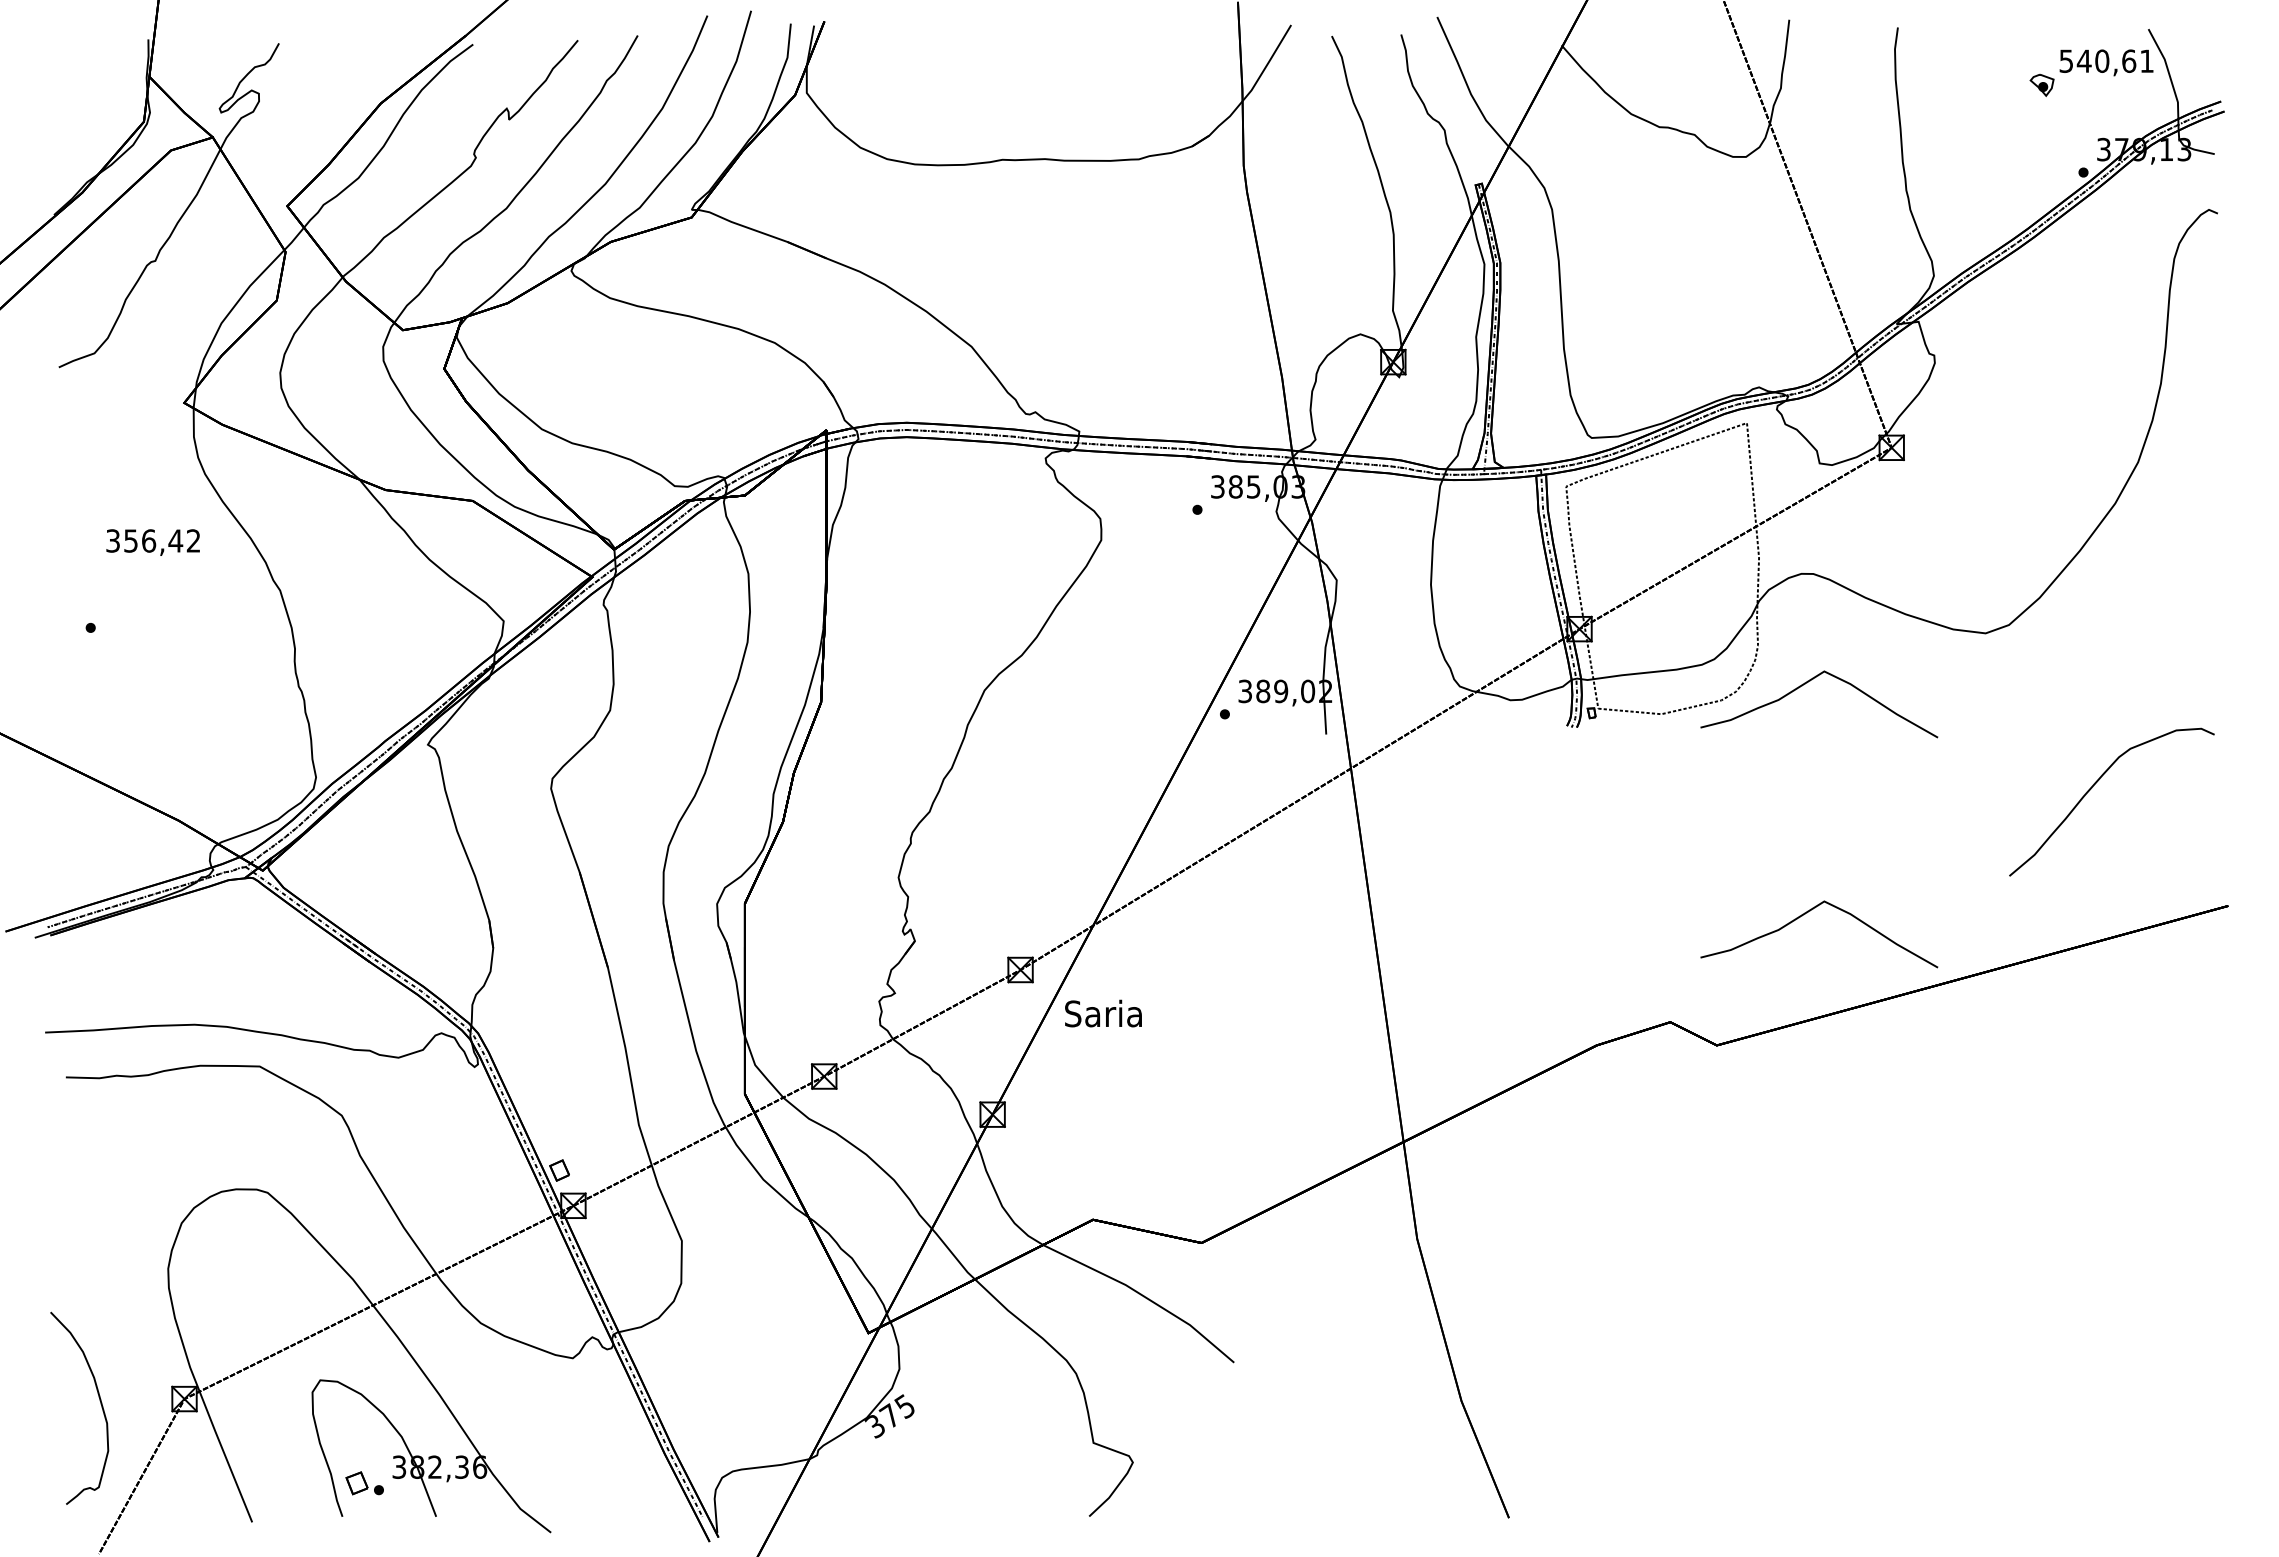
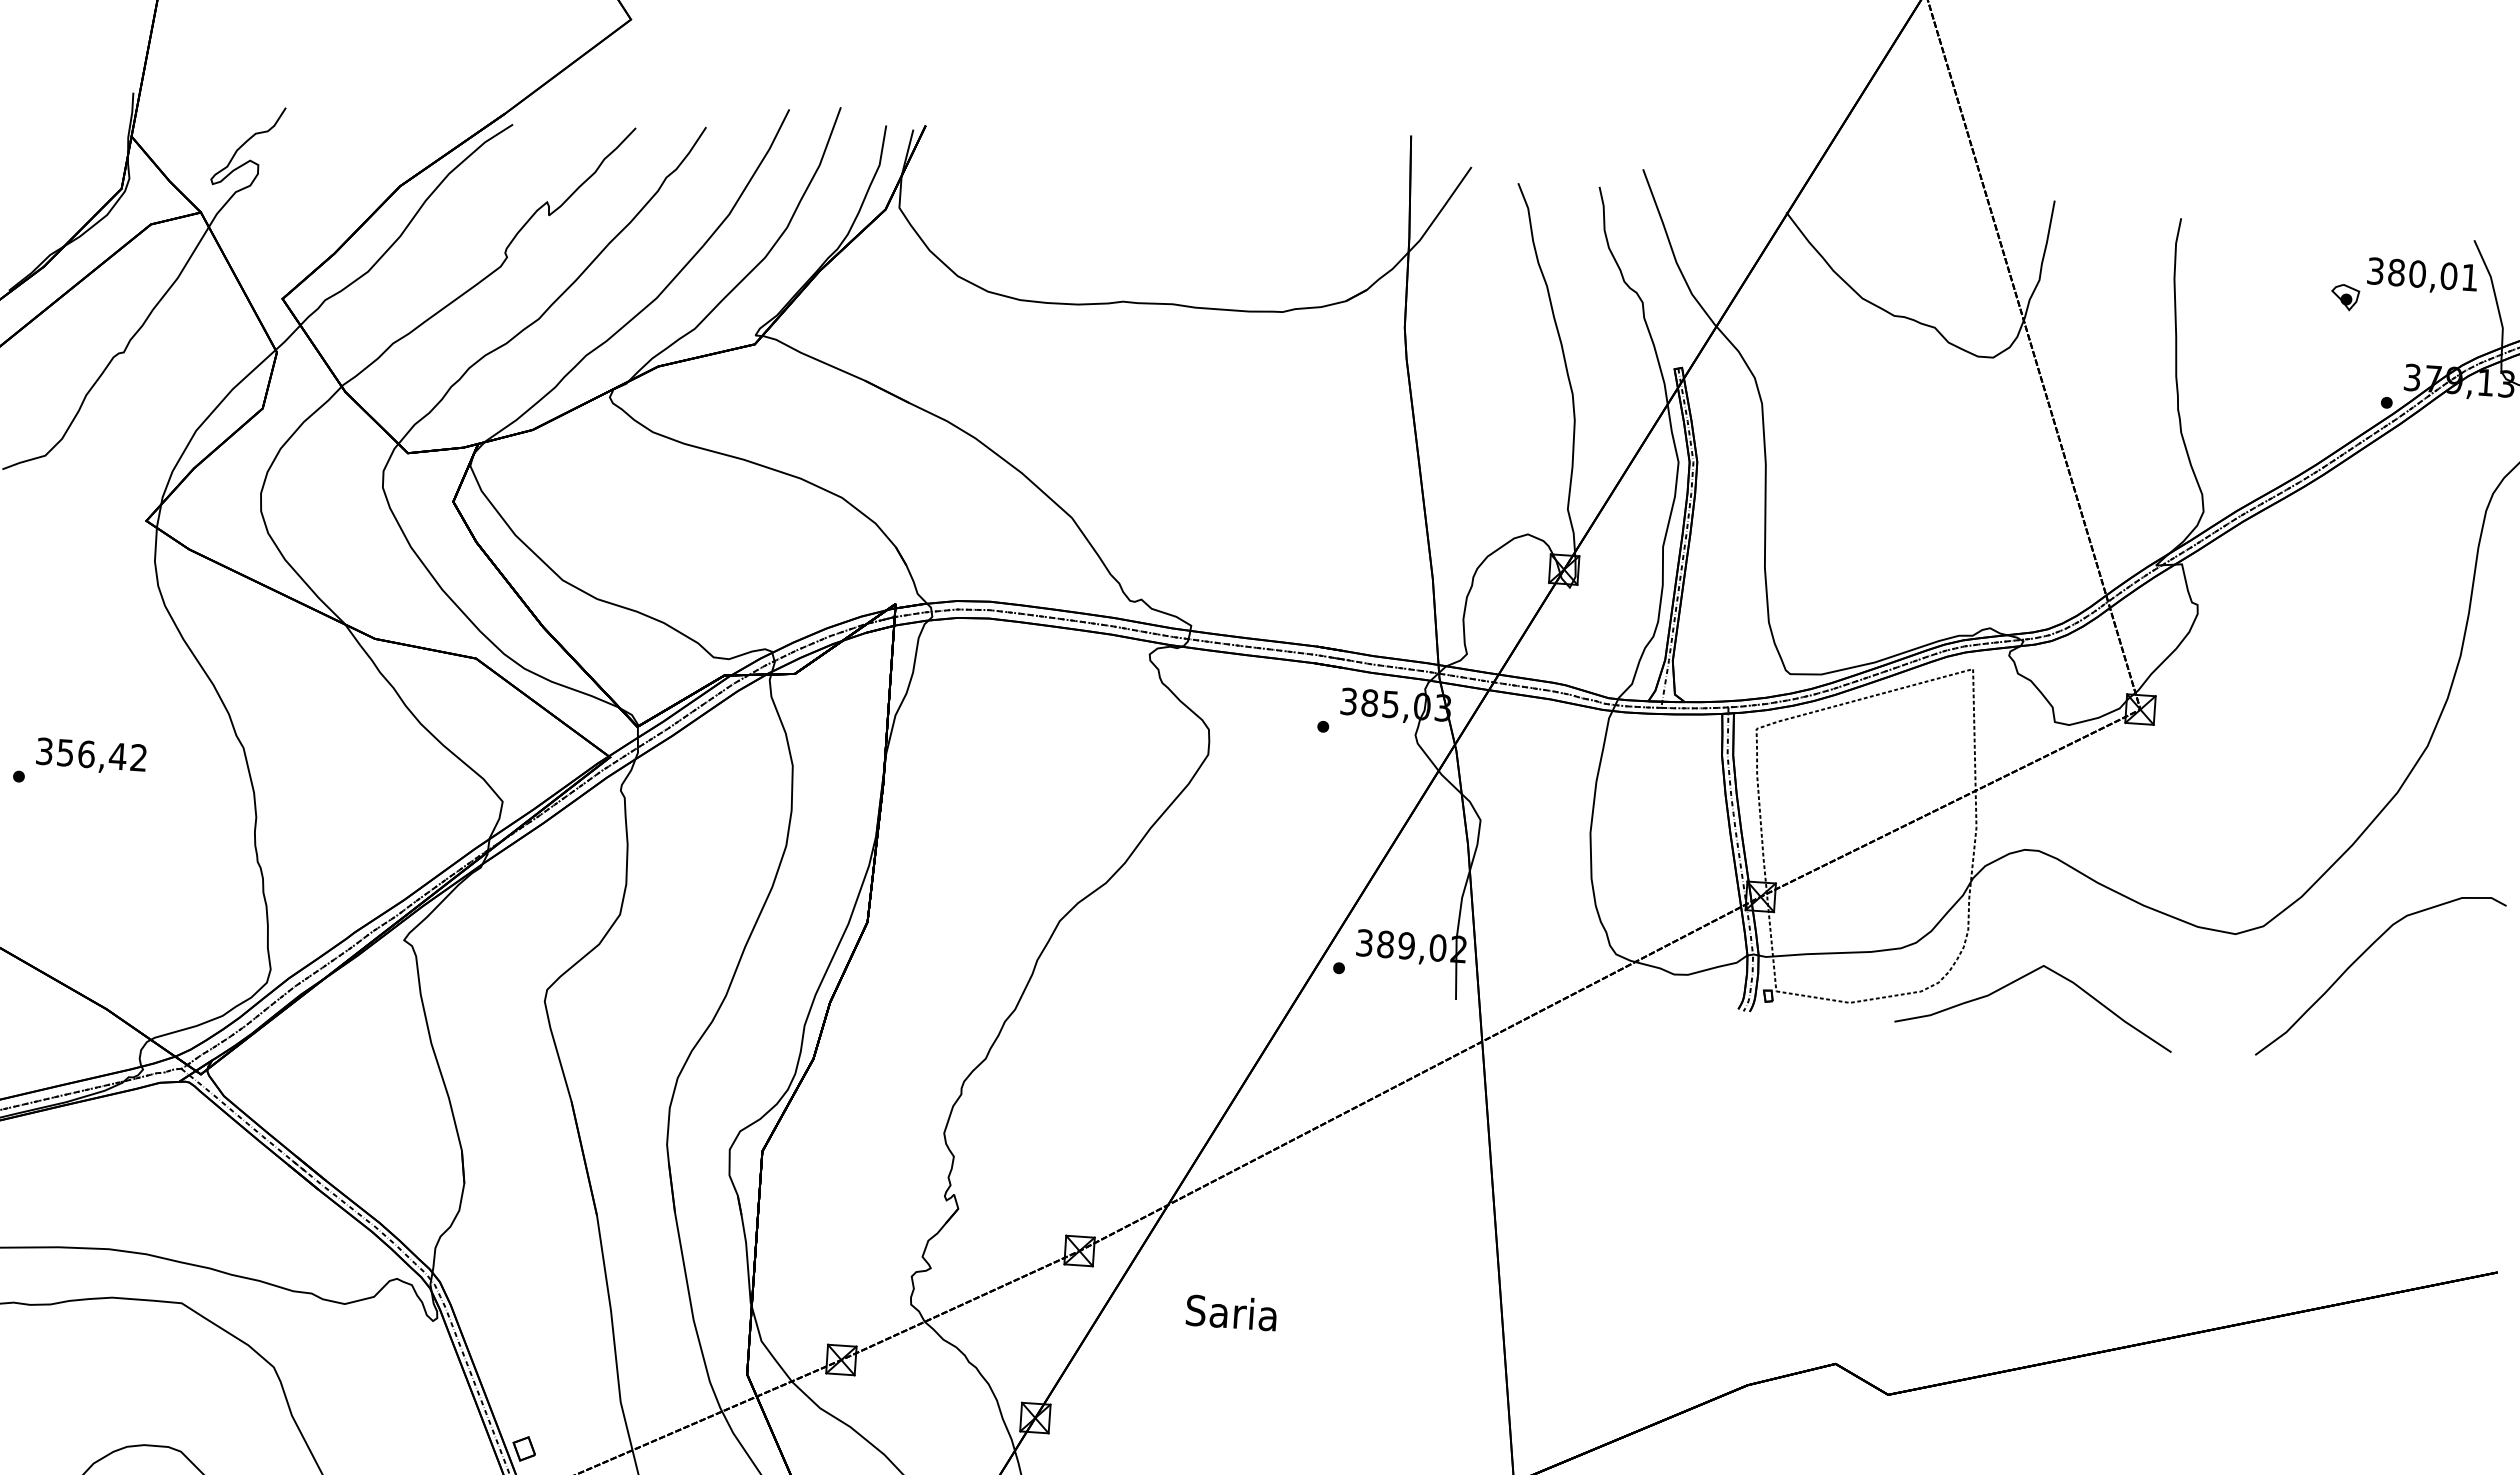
text: (2098, 60) -> (2413, 272), 540,61 -> 380,01
text: (152, 542) -> (90, 756), moved
curve: (2092, 788) -> (2359, 959), moved
curve: (1807, 913) -> (2004, 1247), removed
text: (1103, 1013) -> (1231, 1312), moved

